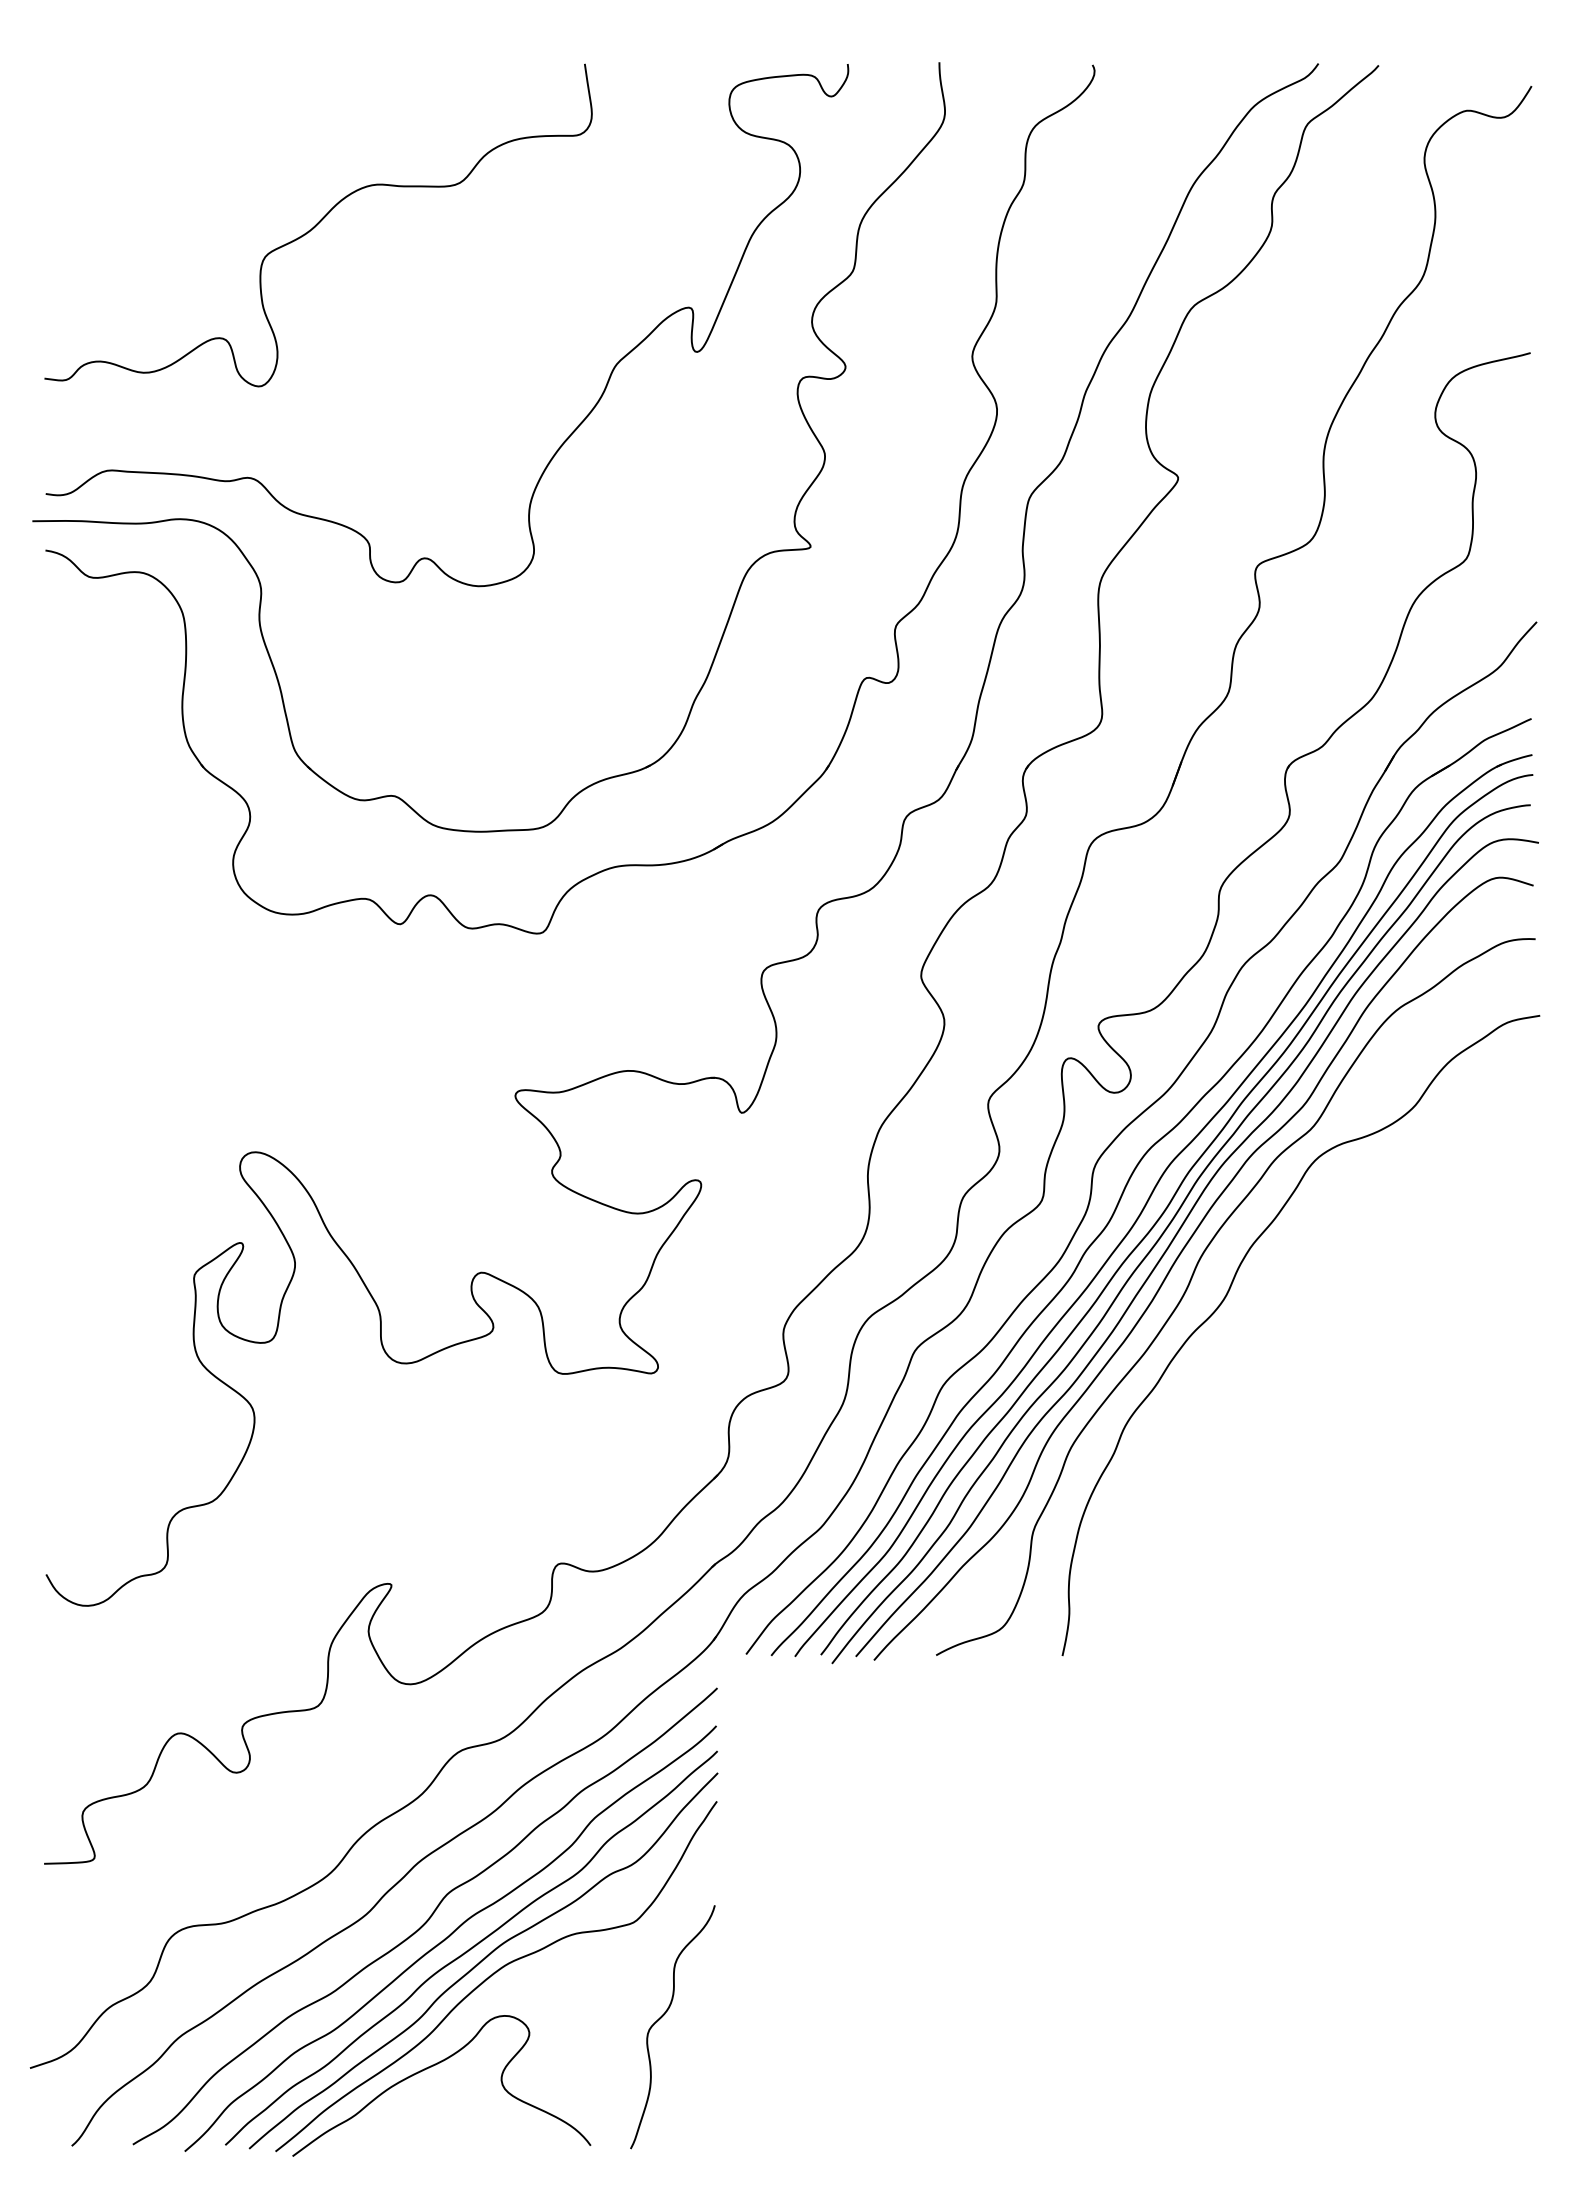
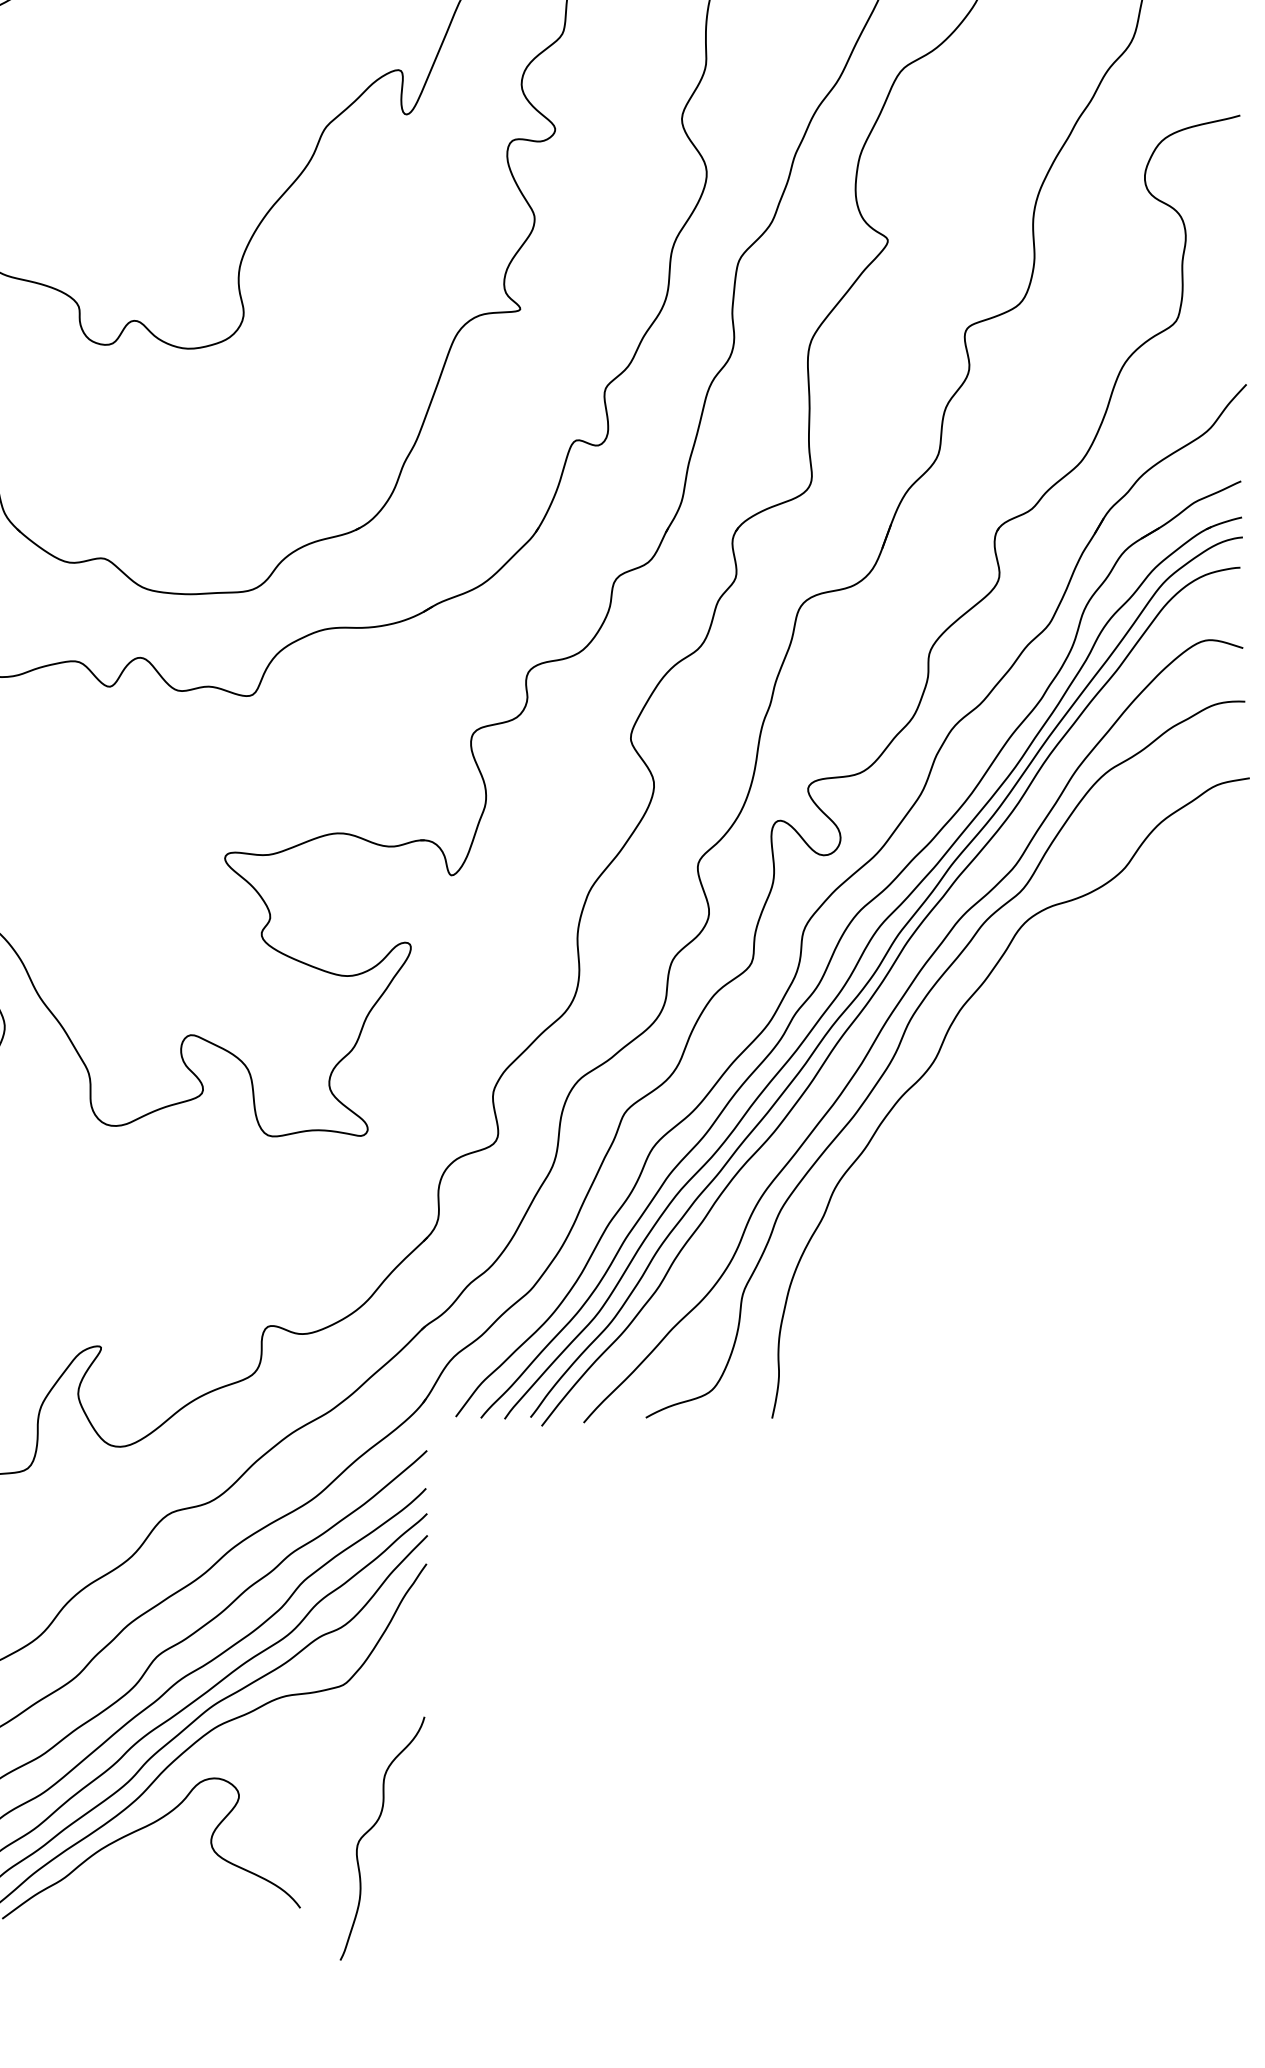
curve: (1178, 1233) -> (888, 995), removed
curve: (662, 2017) -> (372, 1828), moved

